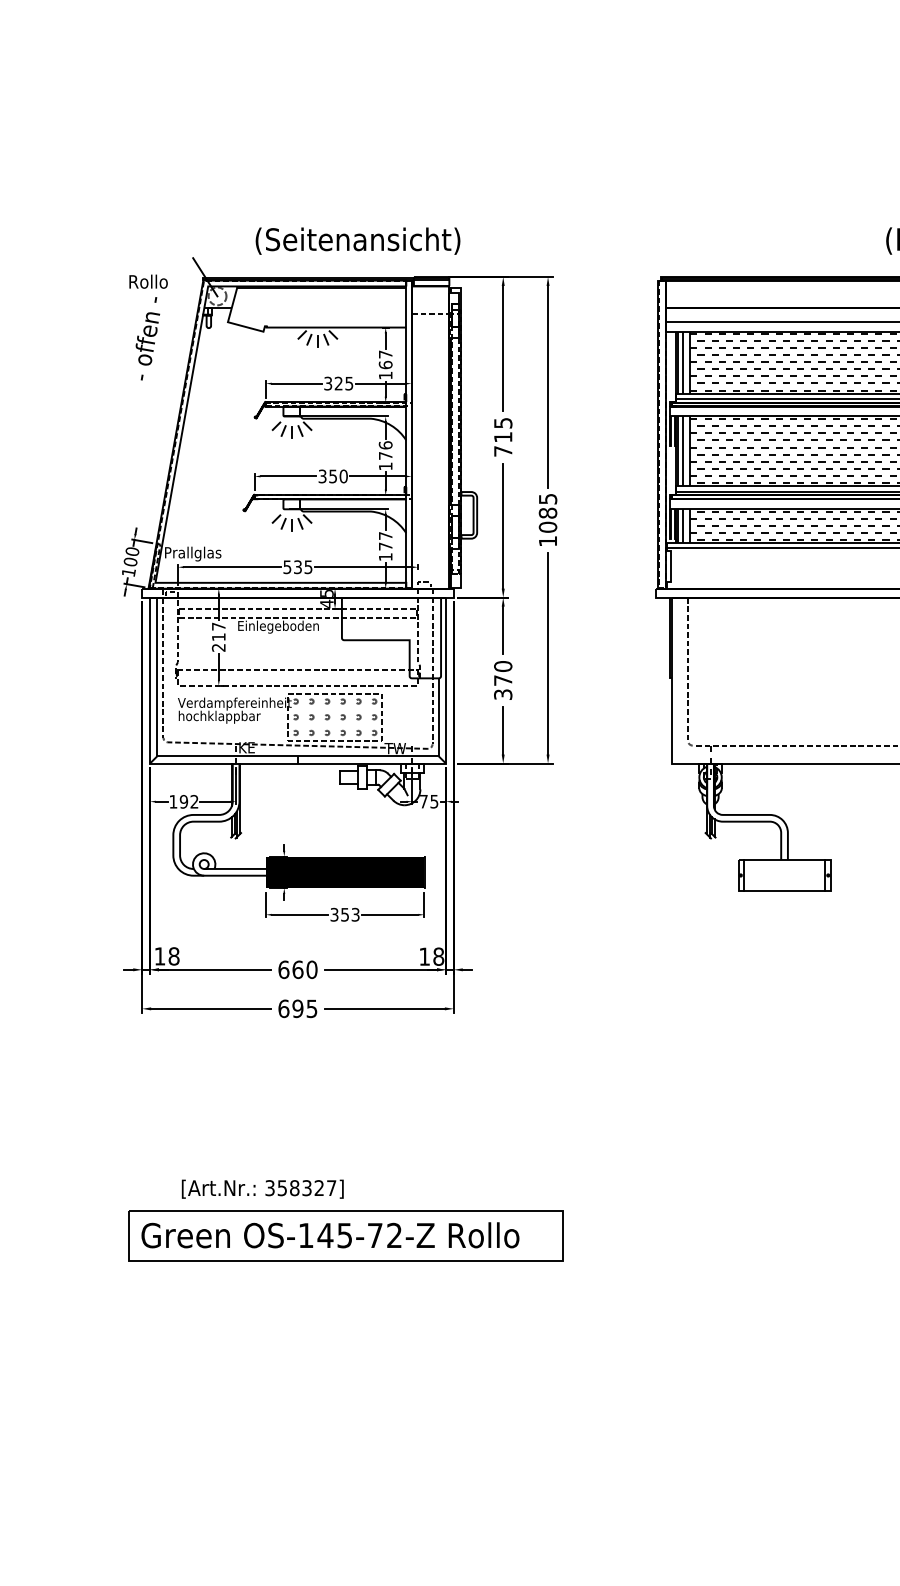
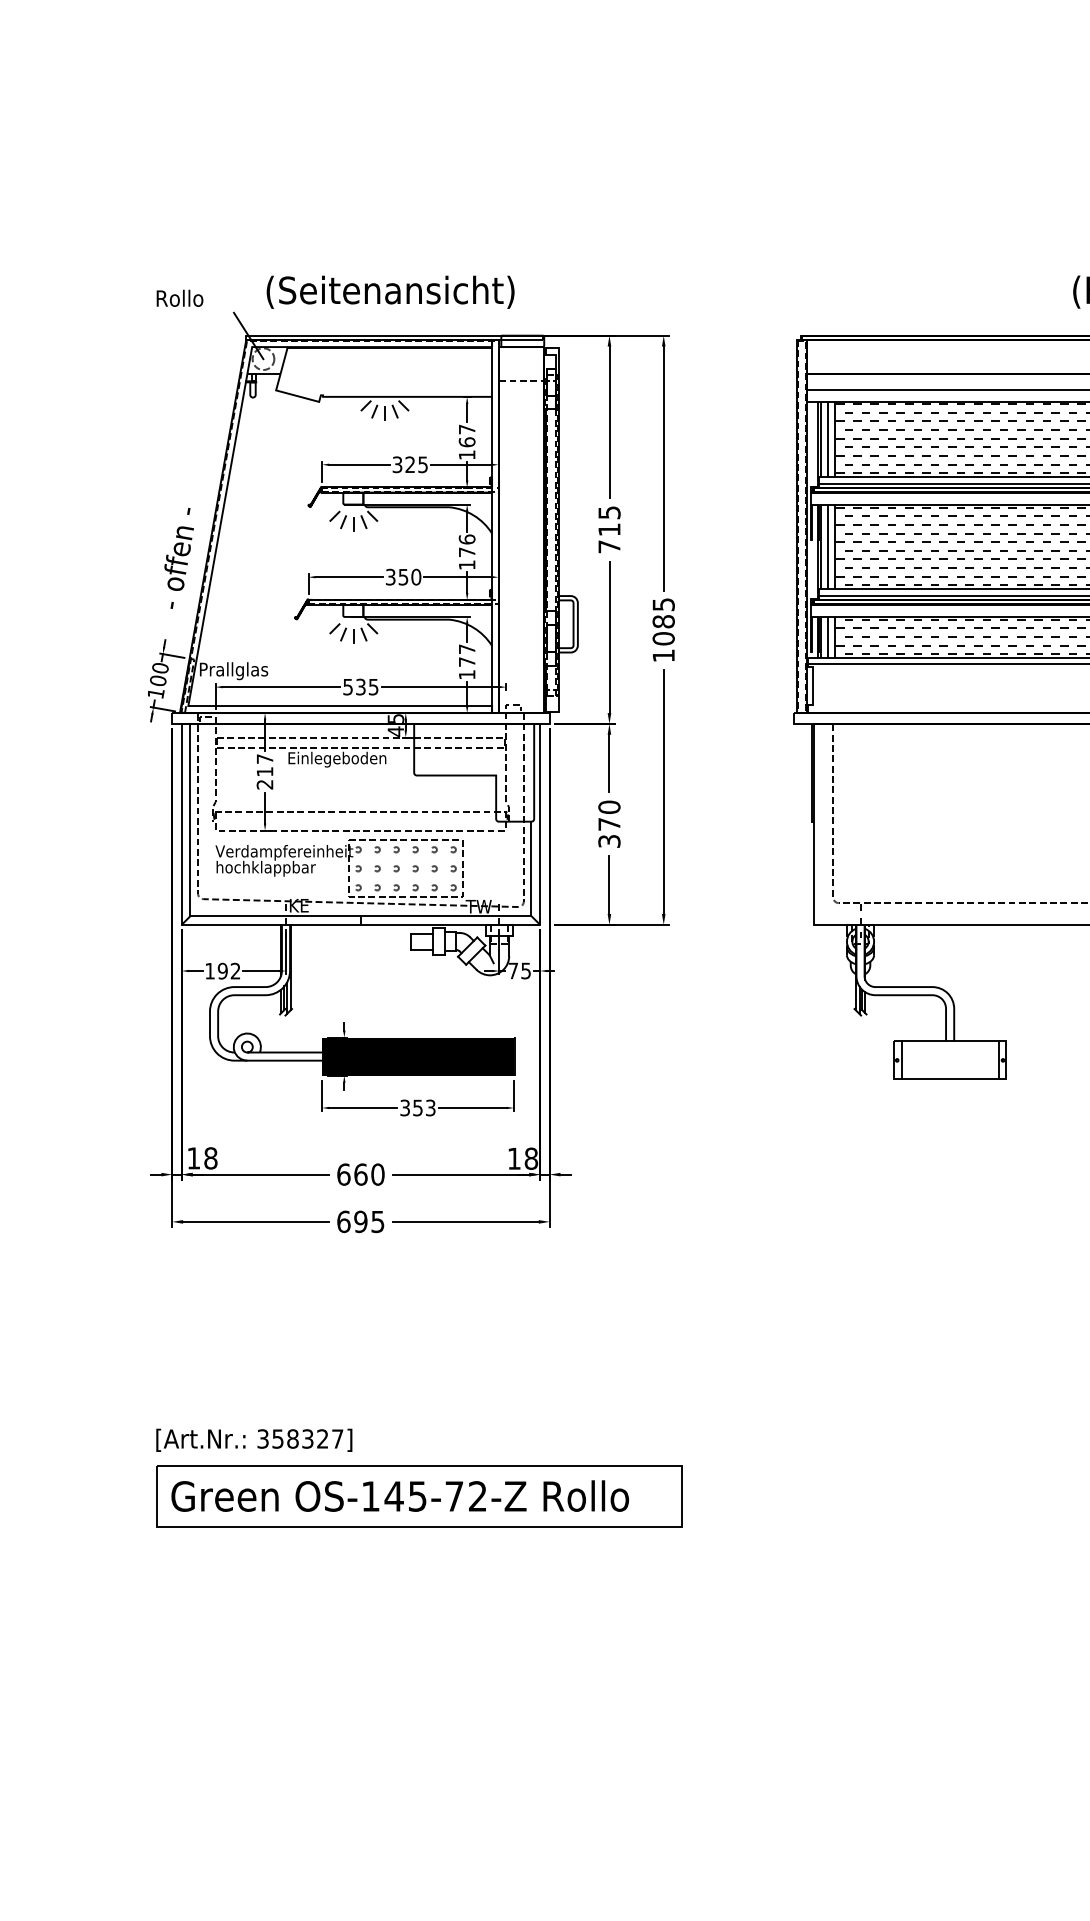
text: (357, 240) -> (390, 291), moved
text: (148, 281) -> (179, 297), moved
text: (147, 338) -> (178, 558), moved
text: (262, 1188) -> (254, 1439), moved

